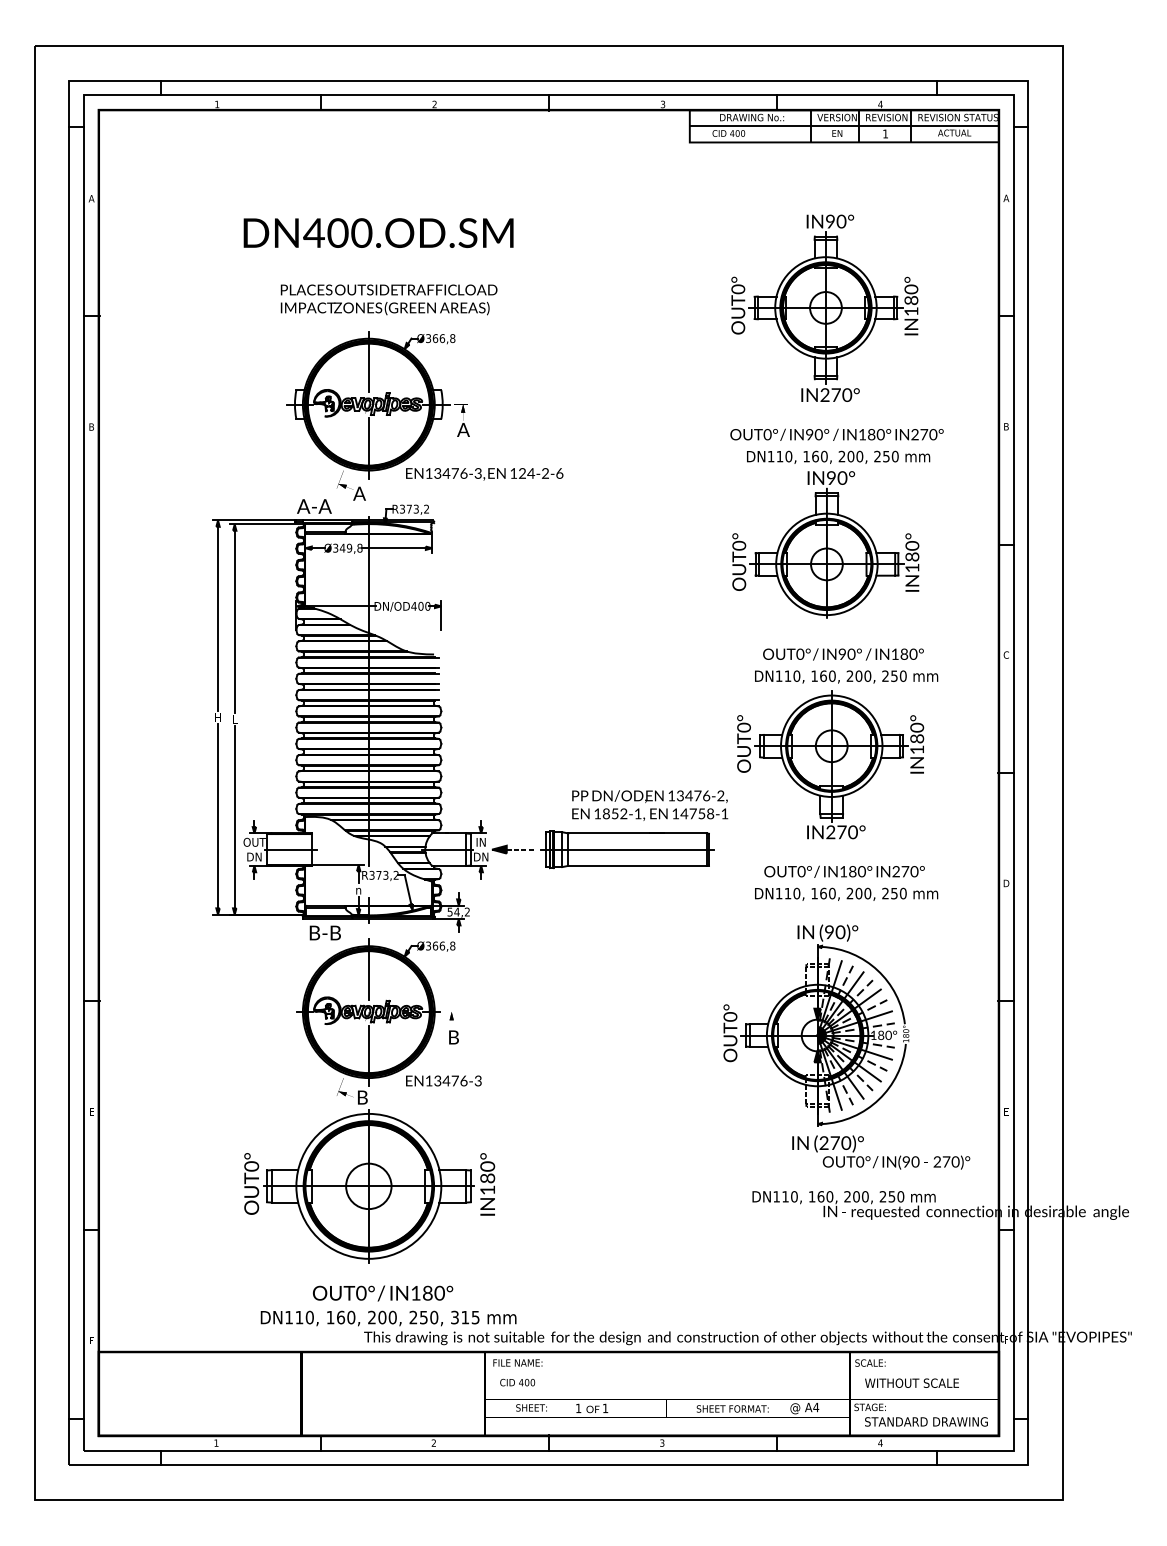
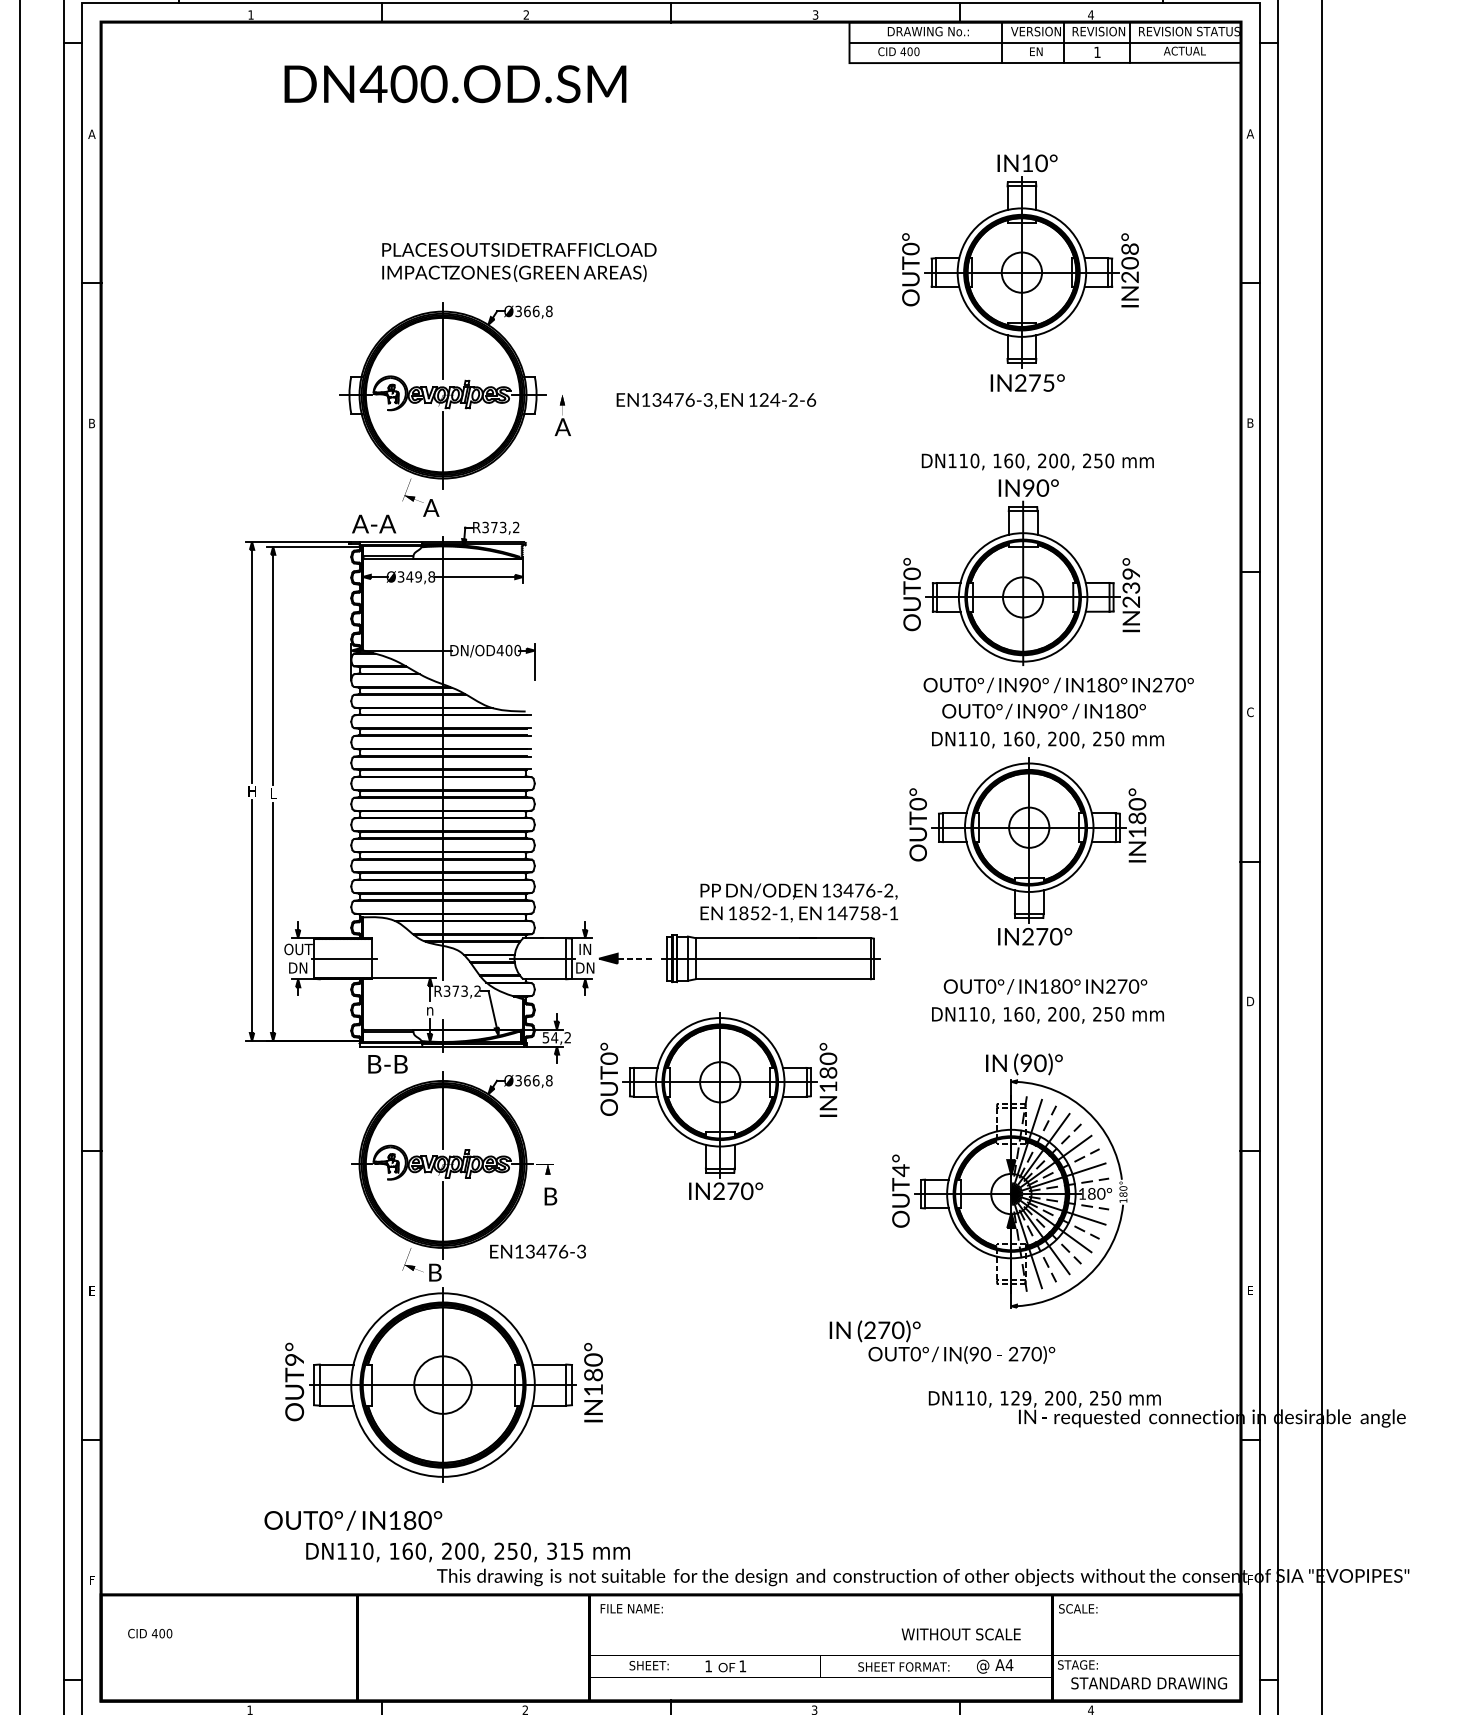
text: (830, 221) -> (1027, 163), IN90° -> IN10°
text: (378, 232) -> (455, 83), moved
text: (388, 299) -> (518, 261), moved
text: (911, 300) -> (1130, 263), IN180° -> IN208°
text: (847, 394) -> (1049, 382), IN270° -> IN275°
text: (836, 434) -> (1058, 684), moved
text: (484, 474) -> (716, 401), moved
text: (912, 556) -> (1131, 587), IN180° -> IN239°
part: (586, 965) -> (718, 1105), added
text: (730, 1017) -> (901, 1171), OUT0° -> OUT4°
text: (881, 1152) -> (942, 1342), moved
text: (252, 1166) -> (295, 1359), OUT0° -> OUT9°
text: (825, 1196) -> (1021, 1397), 160, -> 129,
text: (383, 1293) -> (353, 1520), moved
text: (517, 1382) -> (150, 1633), moved
text: (911, 1382) -> (960, 1633), moved

